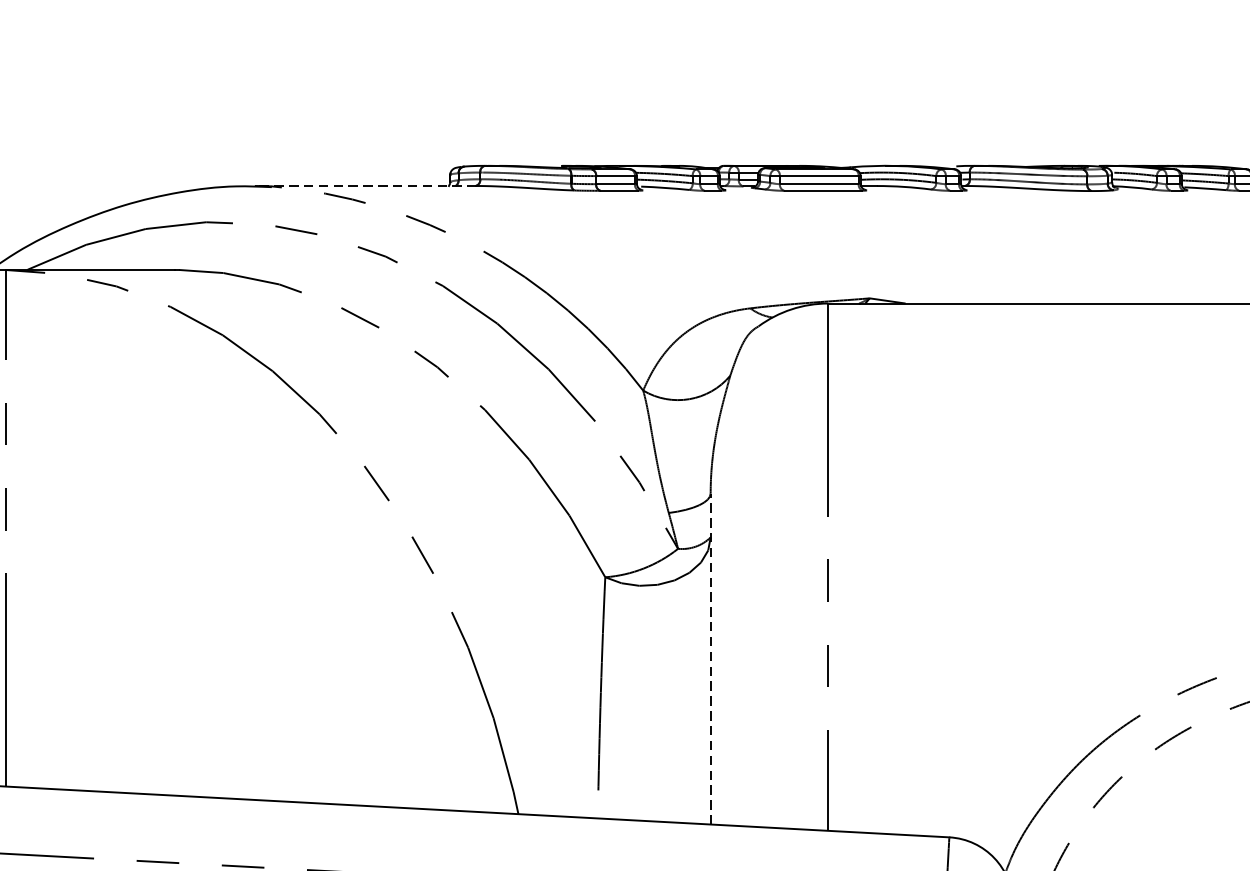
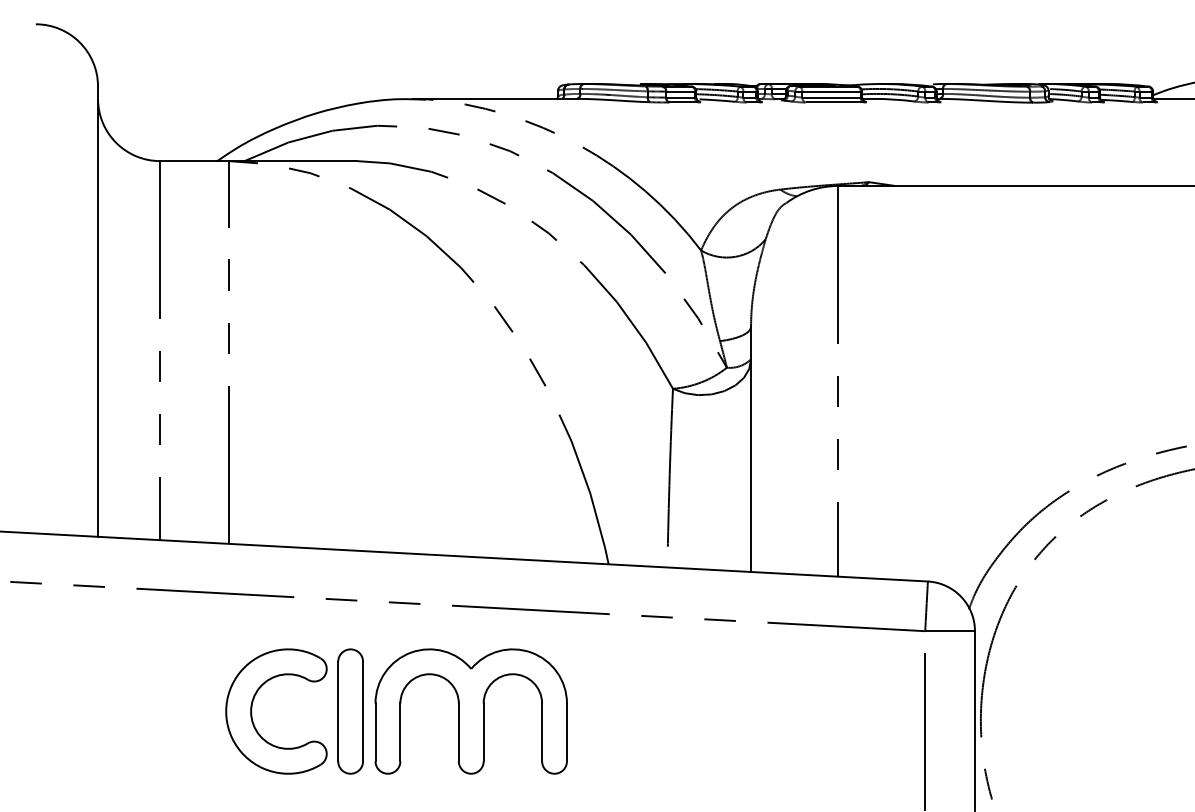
line: (365, 185) -> (495, 98), dashed -> solid
line: (711, 659) -> (751, 449), dashed -> solid

